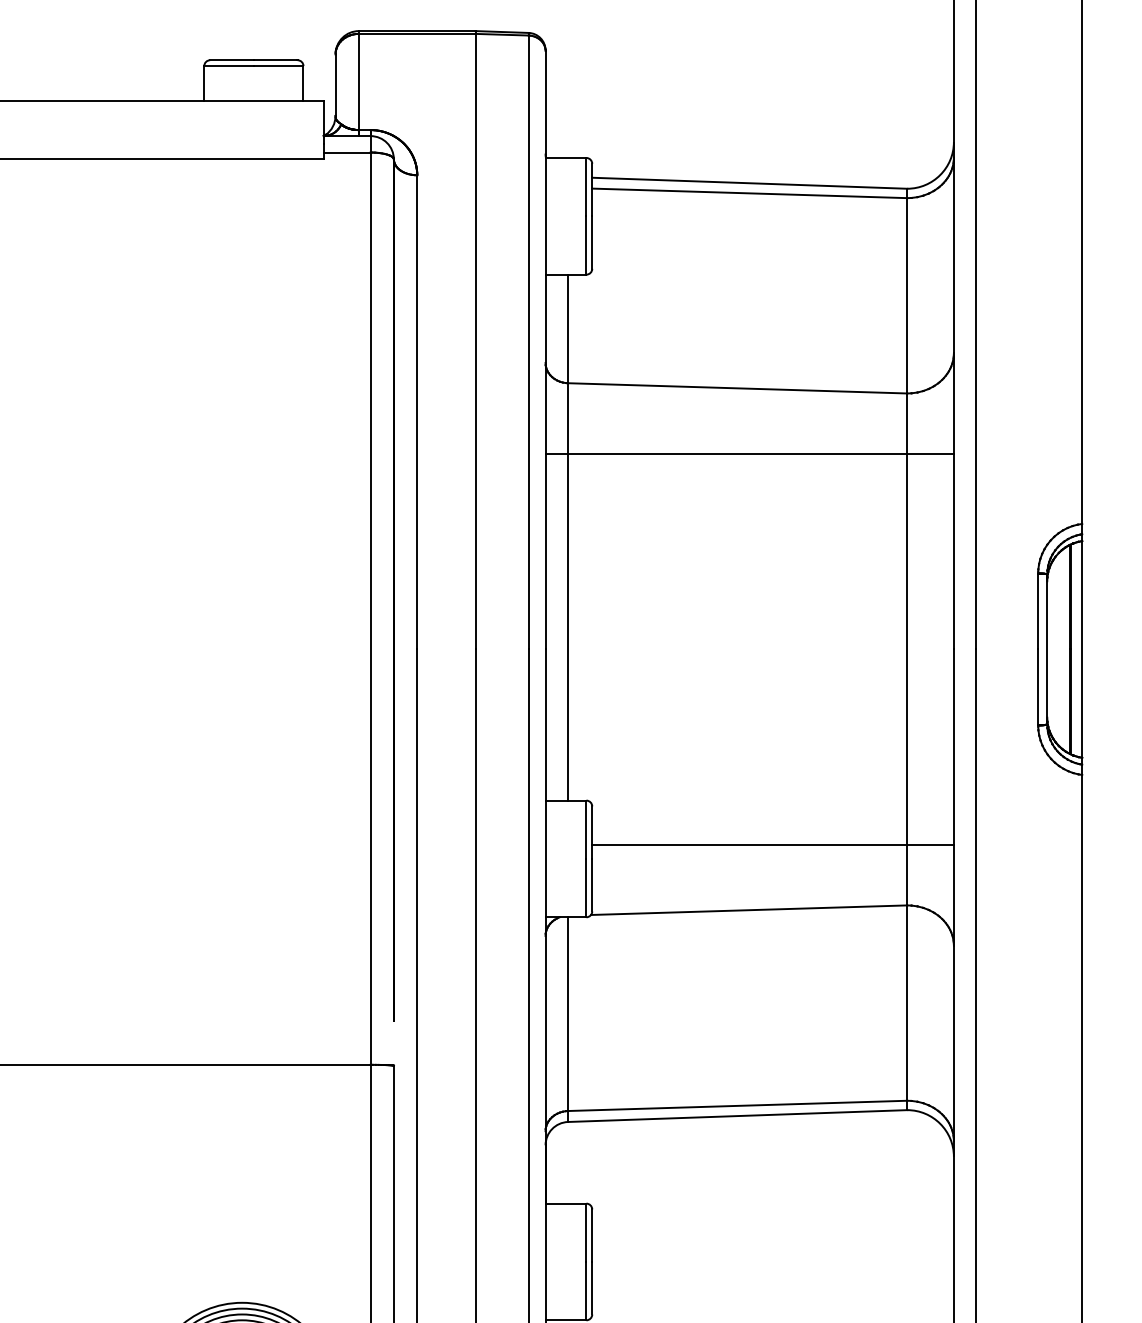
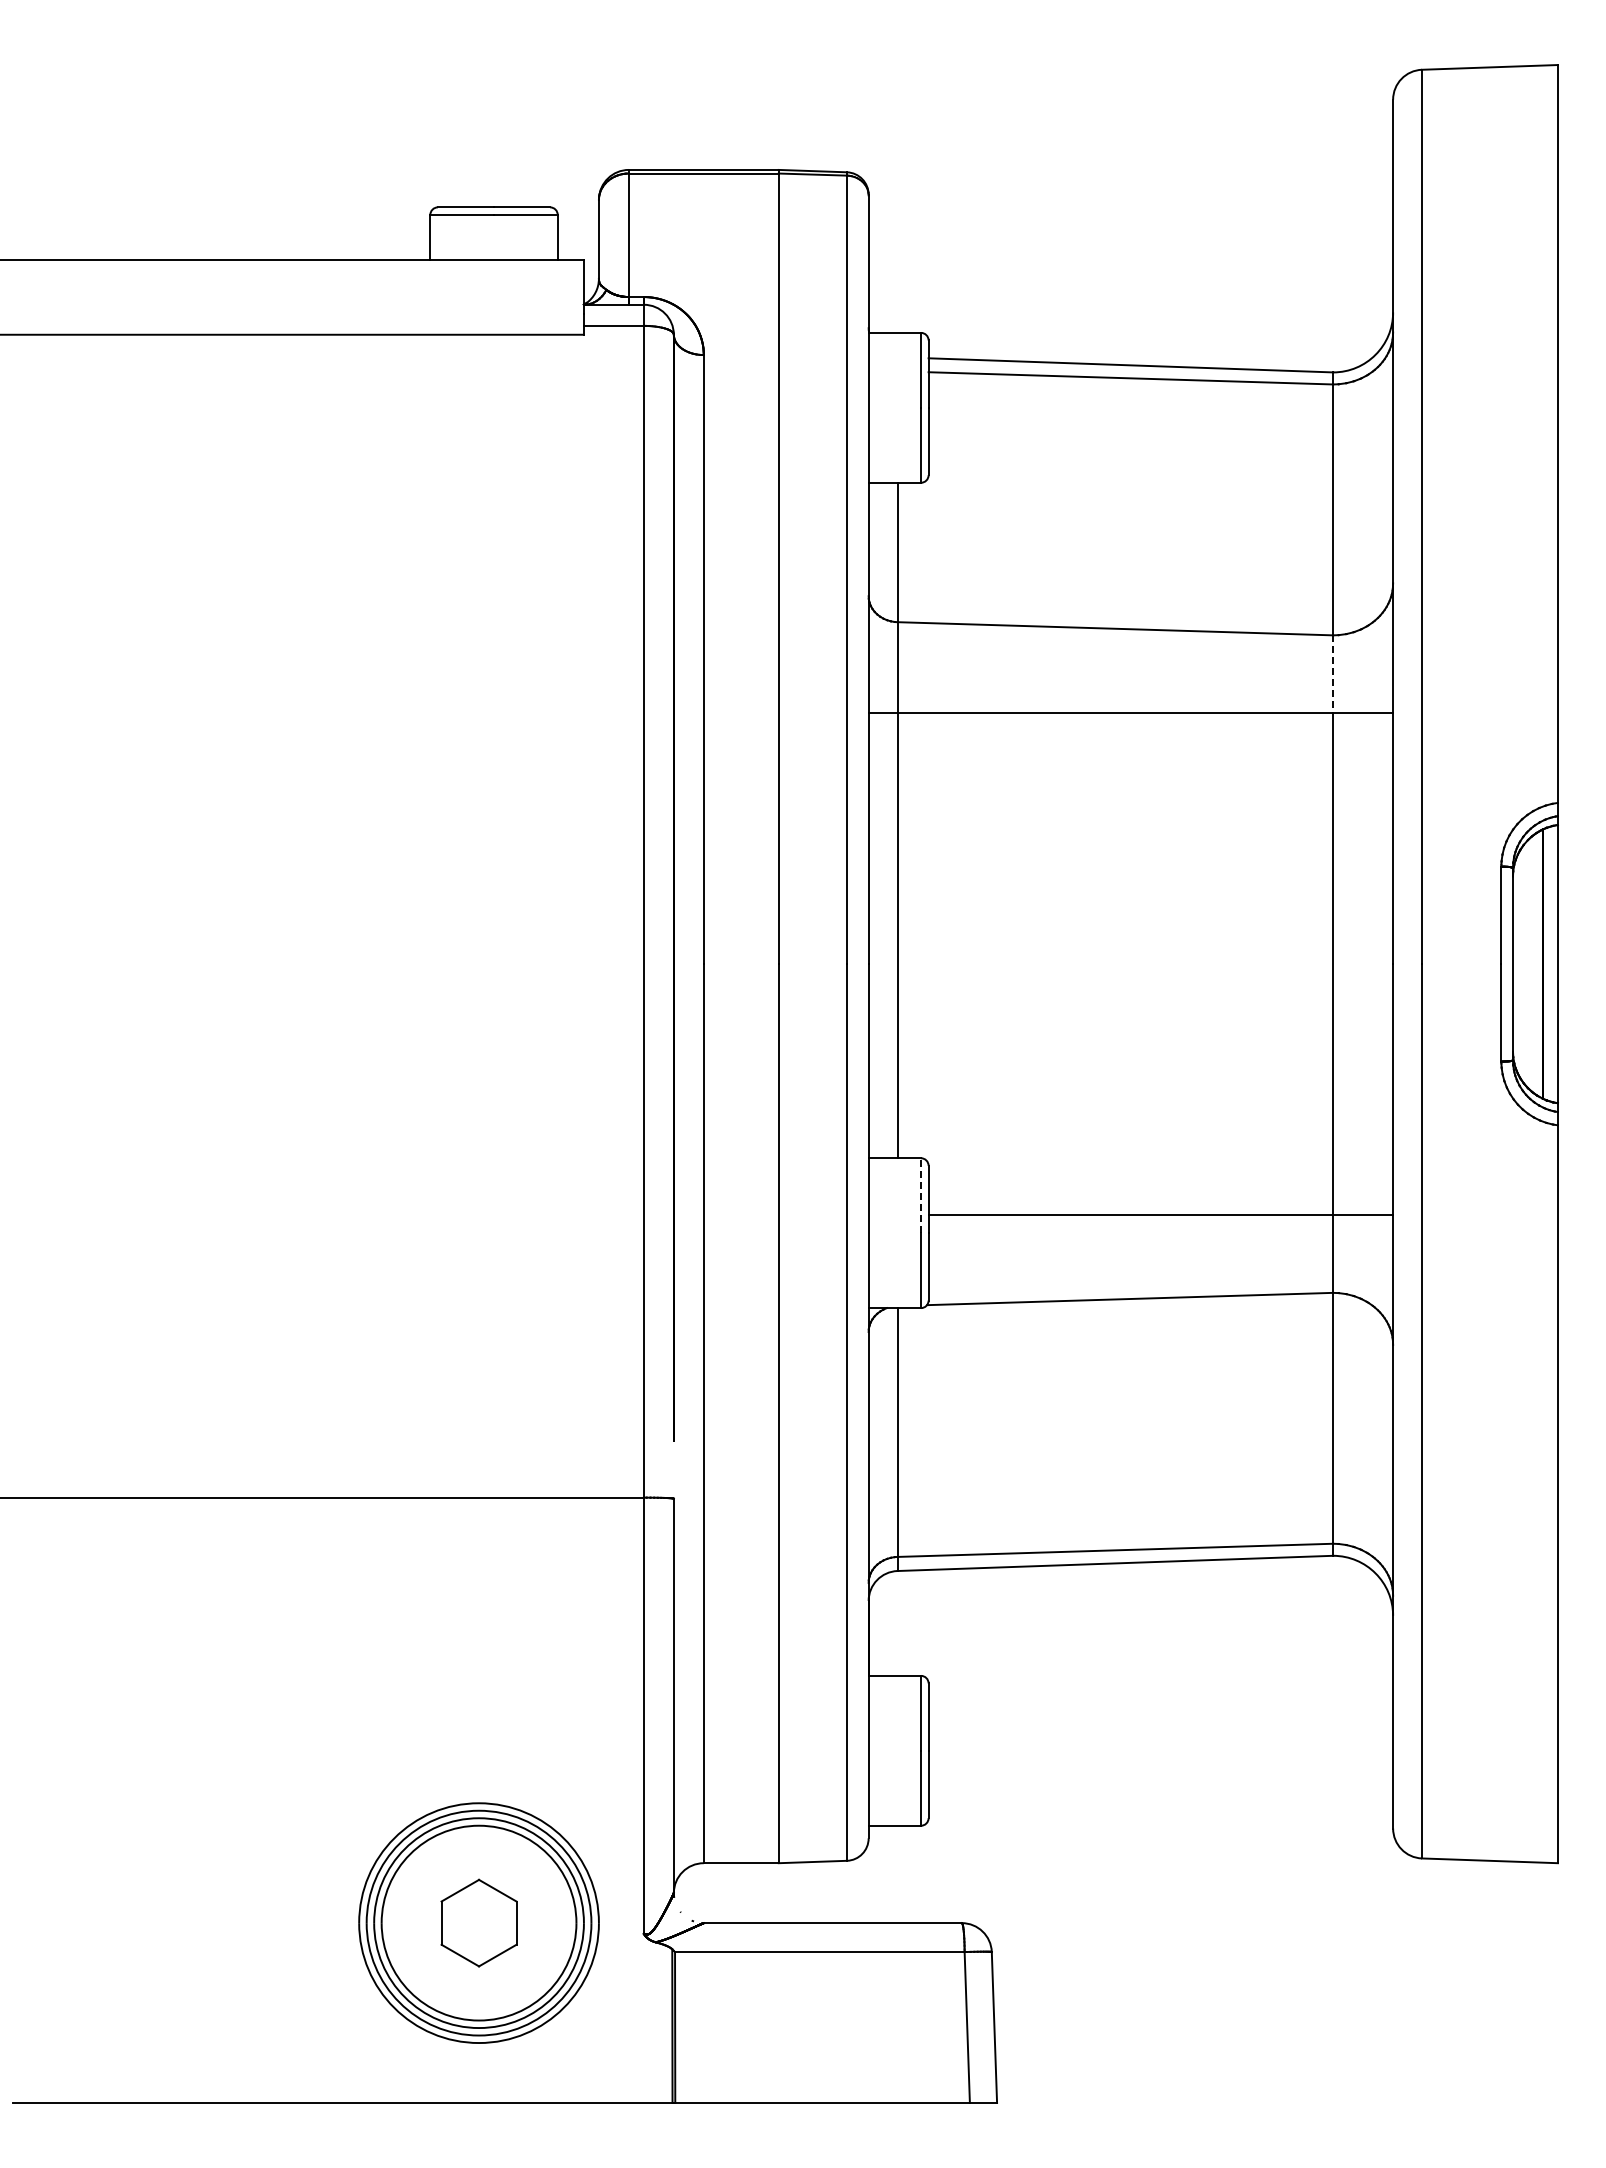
line: (907, 423) -> (1333, 674), solid -> dashed
line: (586, 829) -> (921, 1195), solid -> dashed

